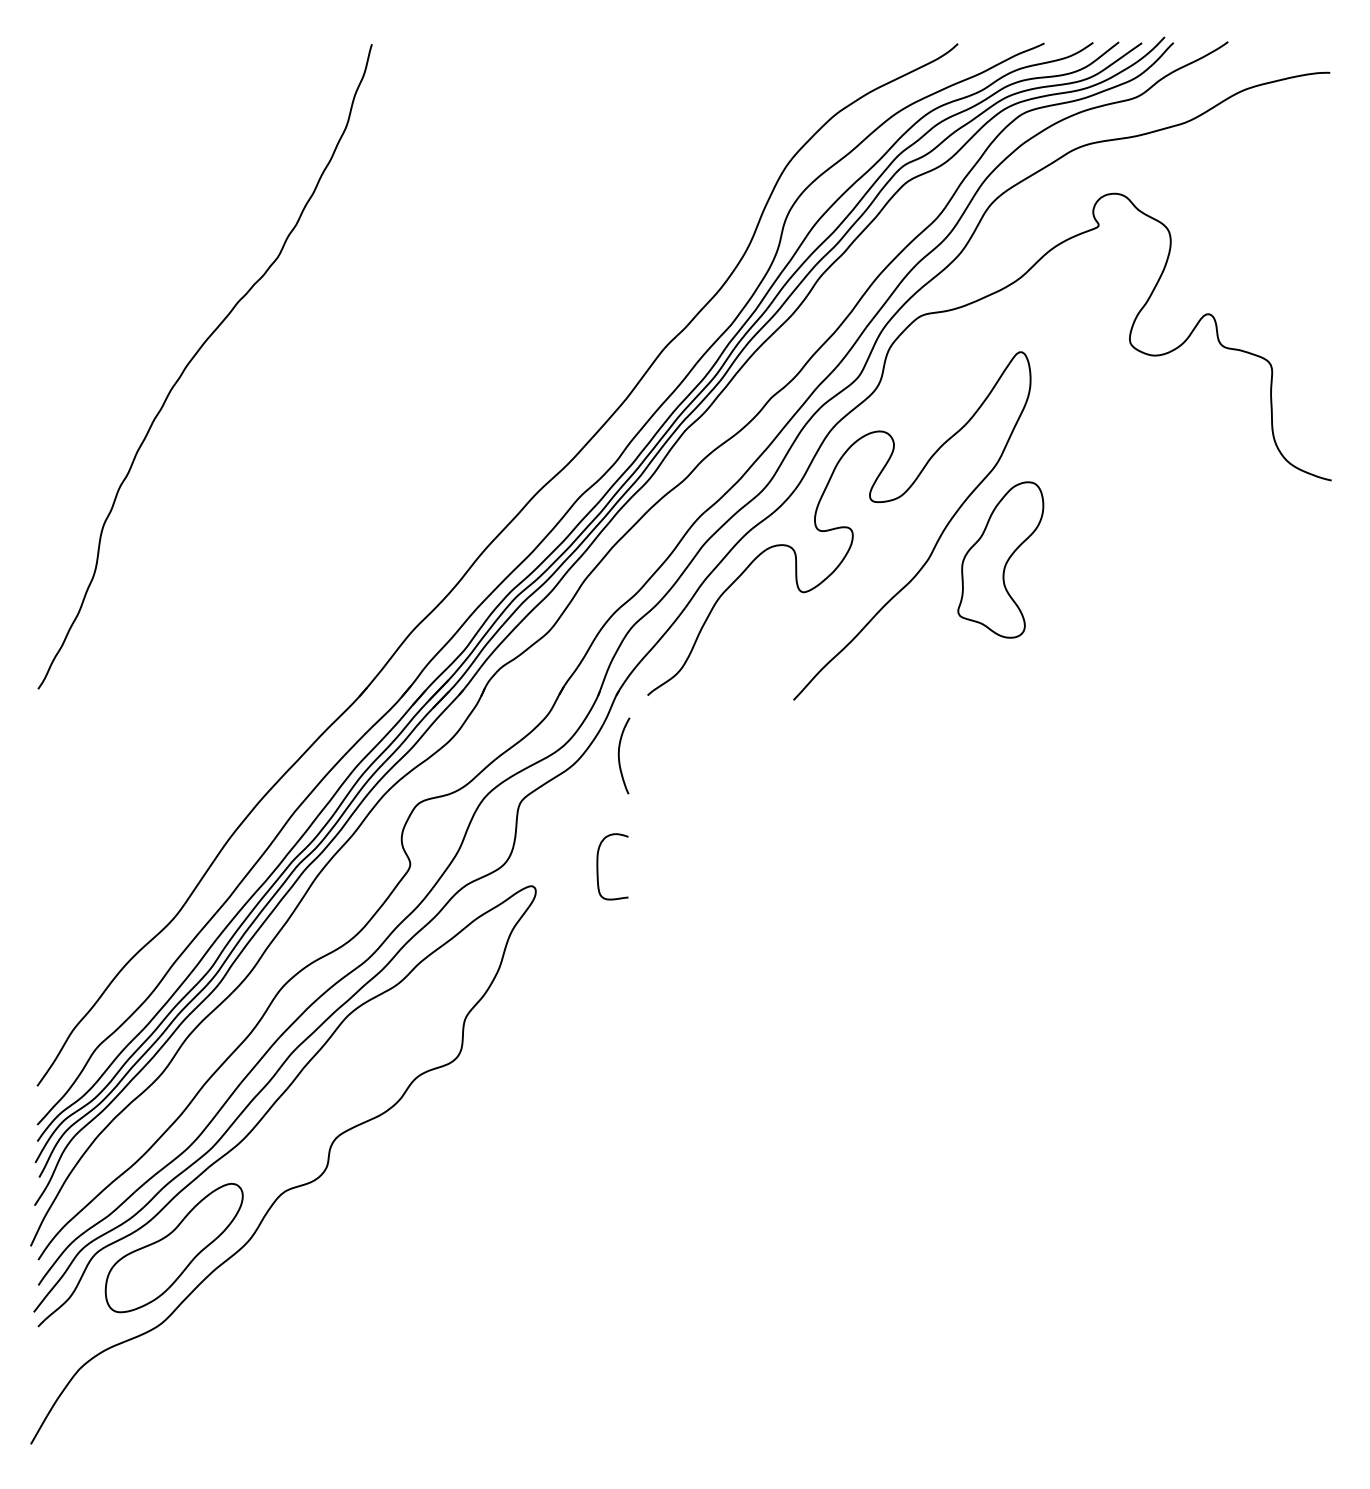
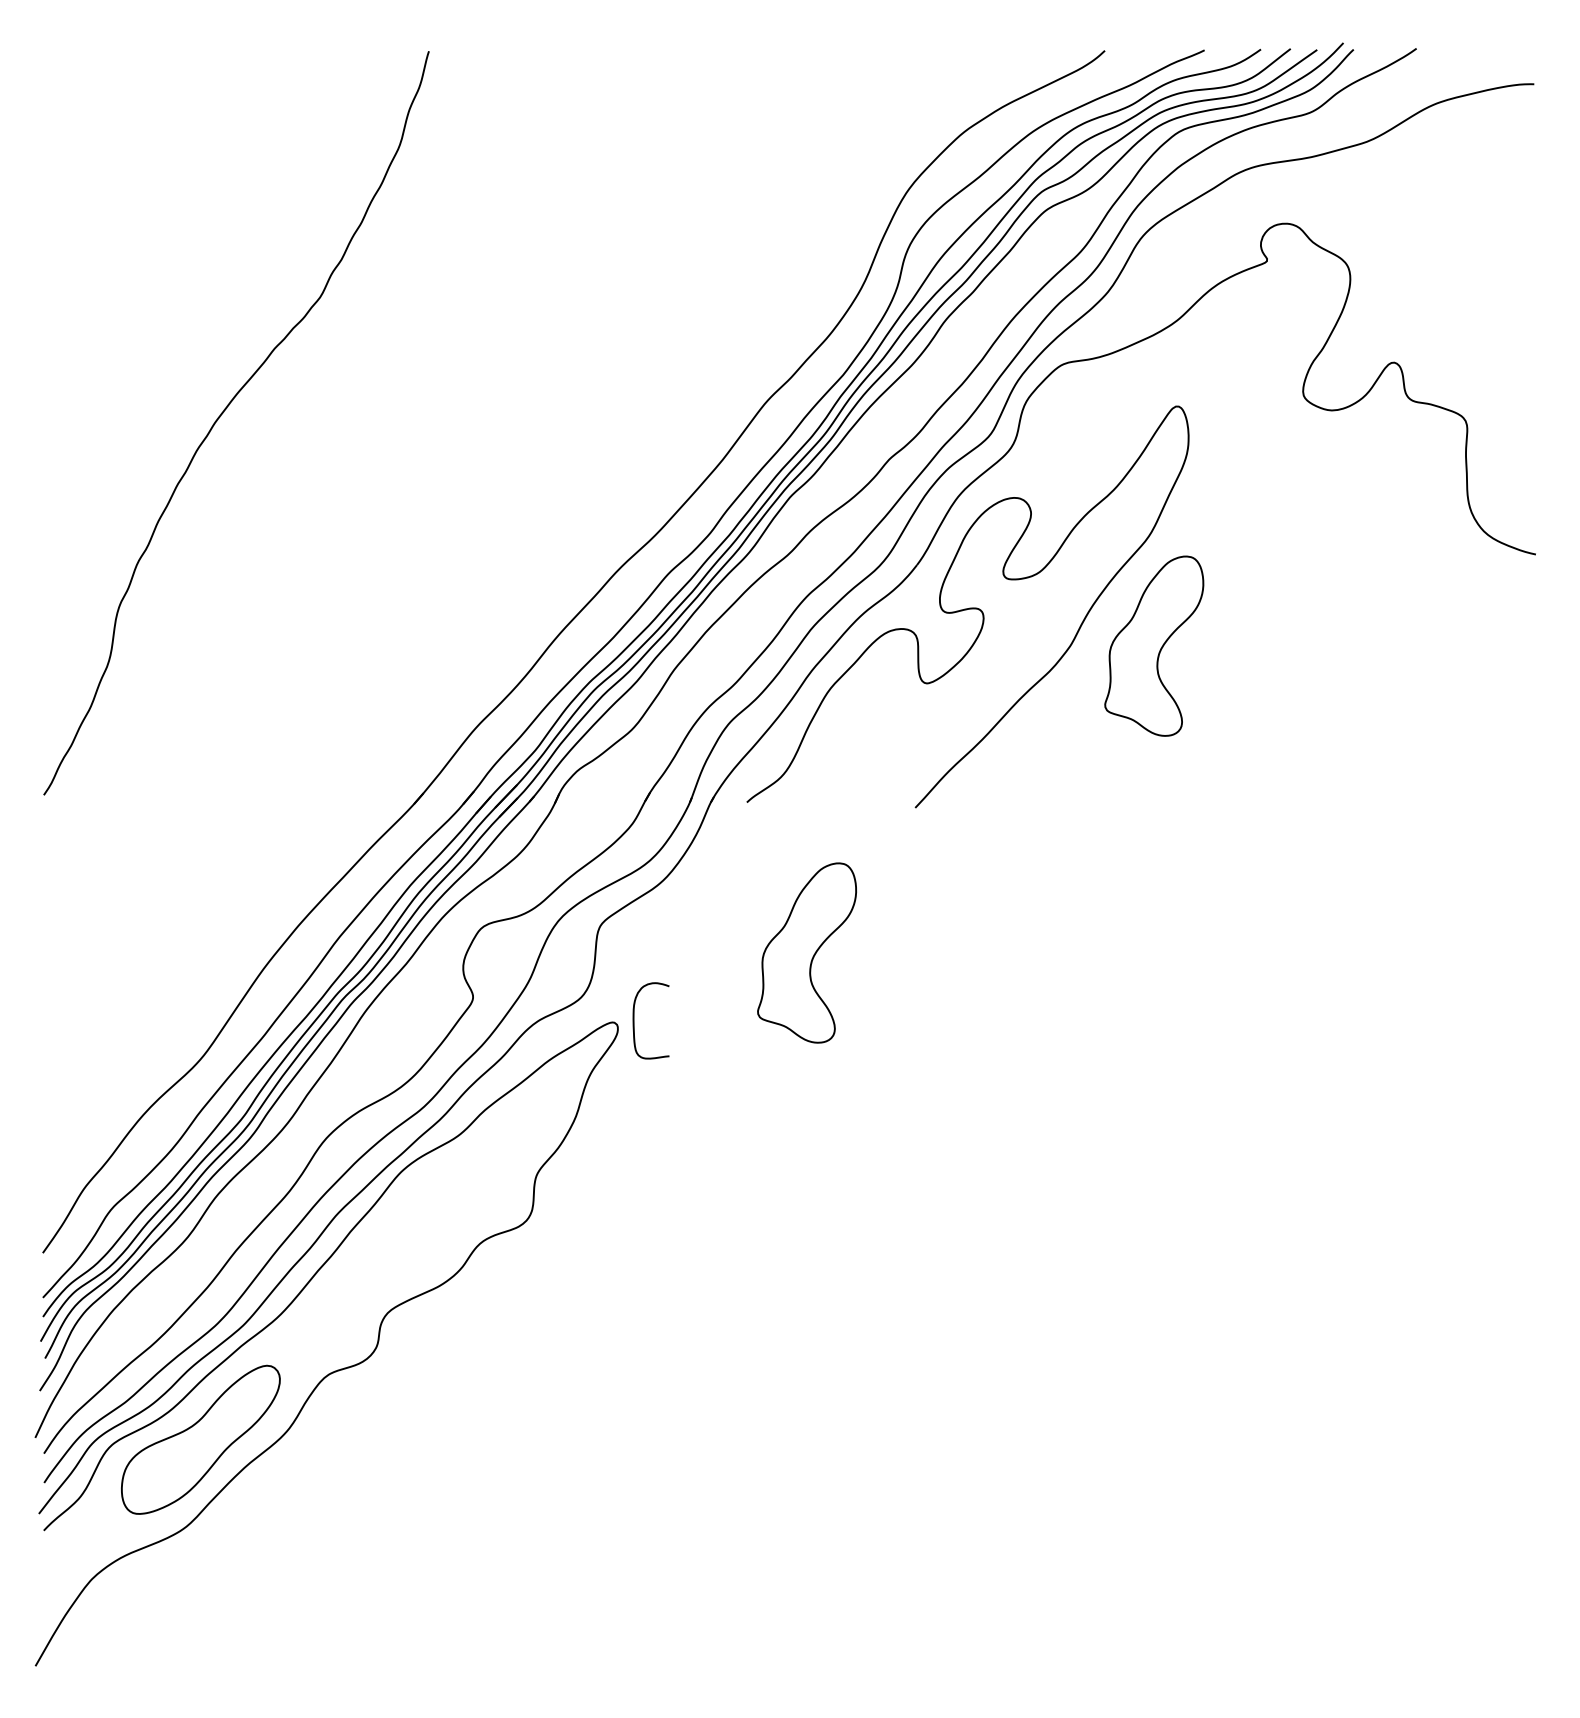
curve: (619, 755) -> (714, 871), removed
part: (699, 825) -> (806, 952), added
curve: (598, 866) -> (634, 1020), moved

